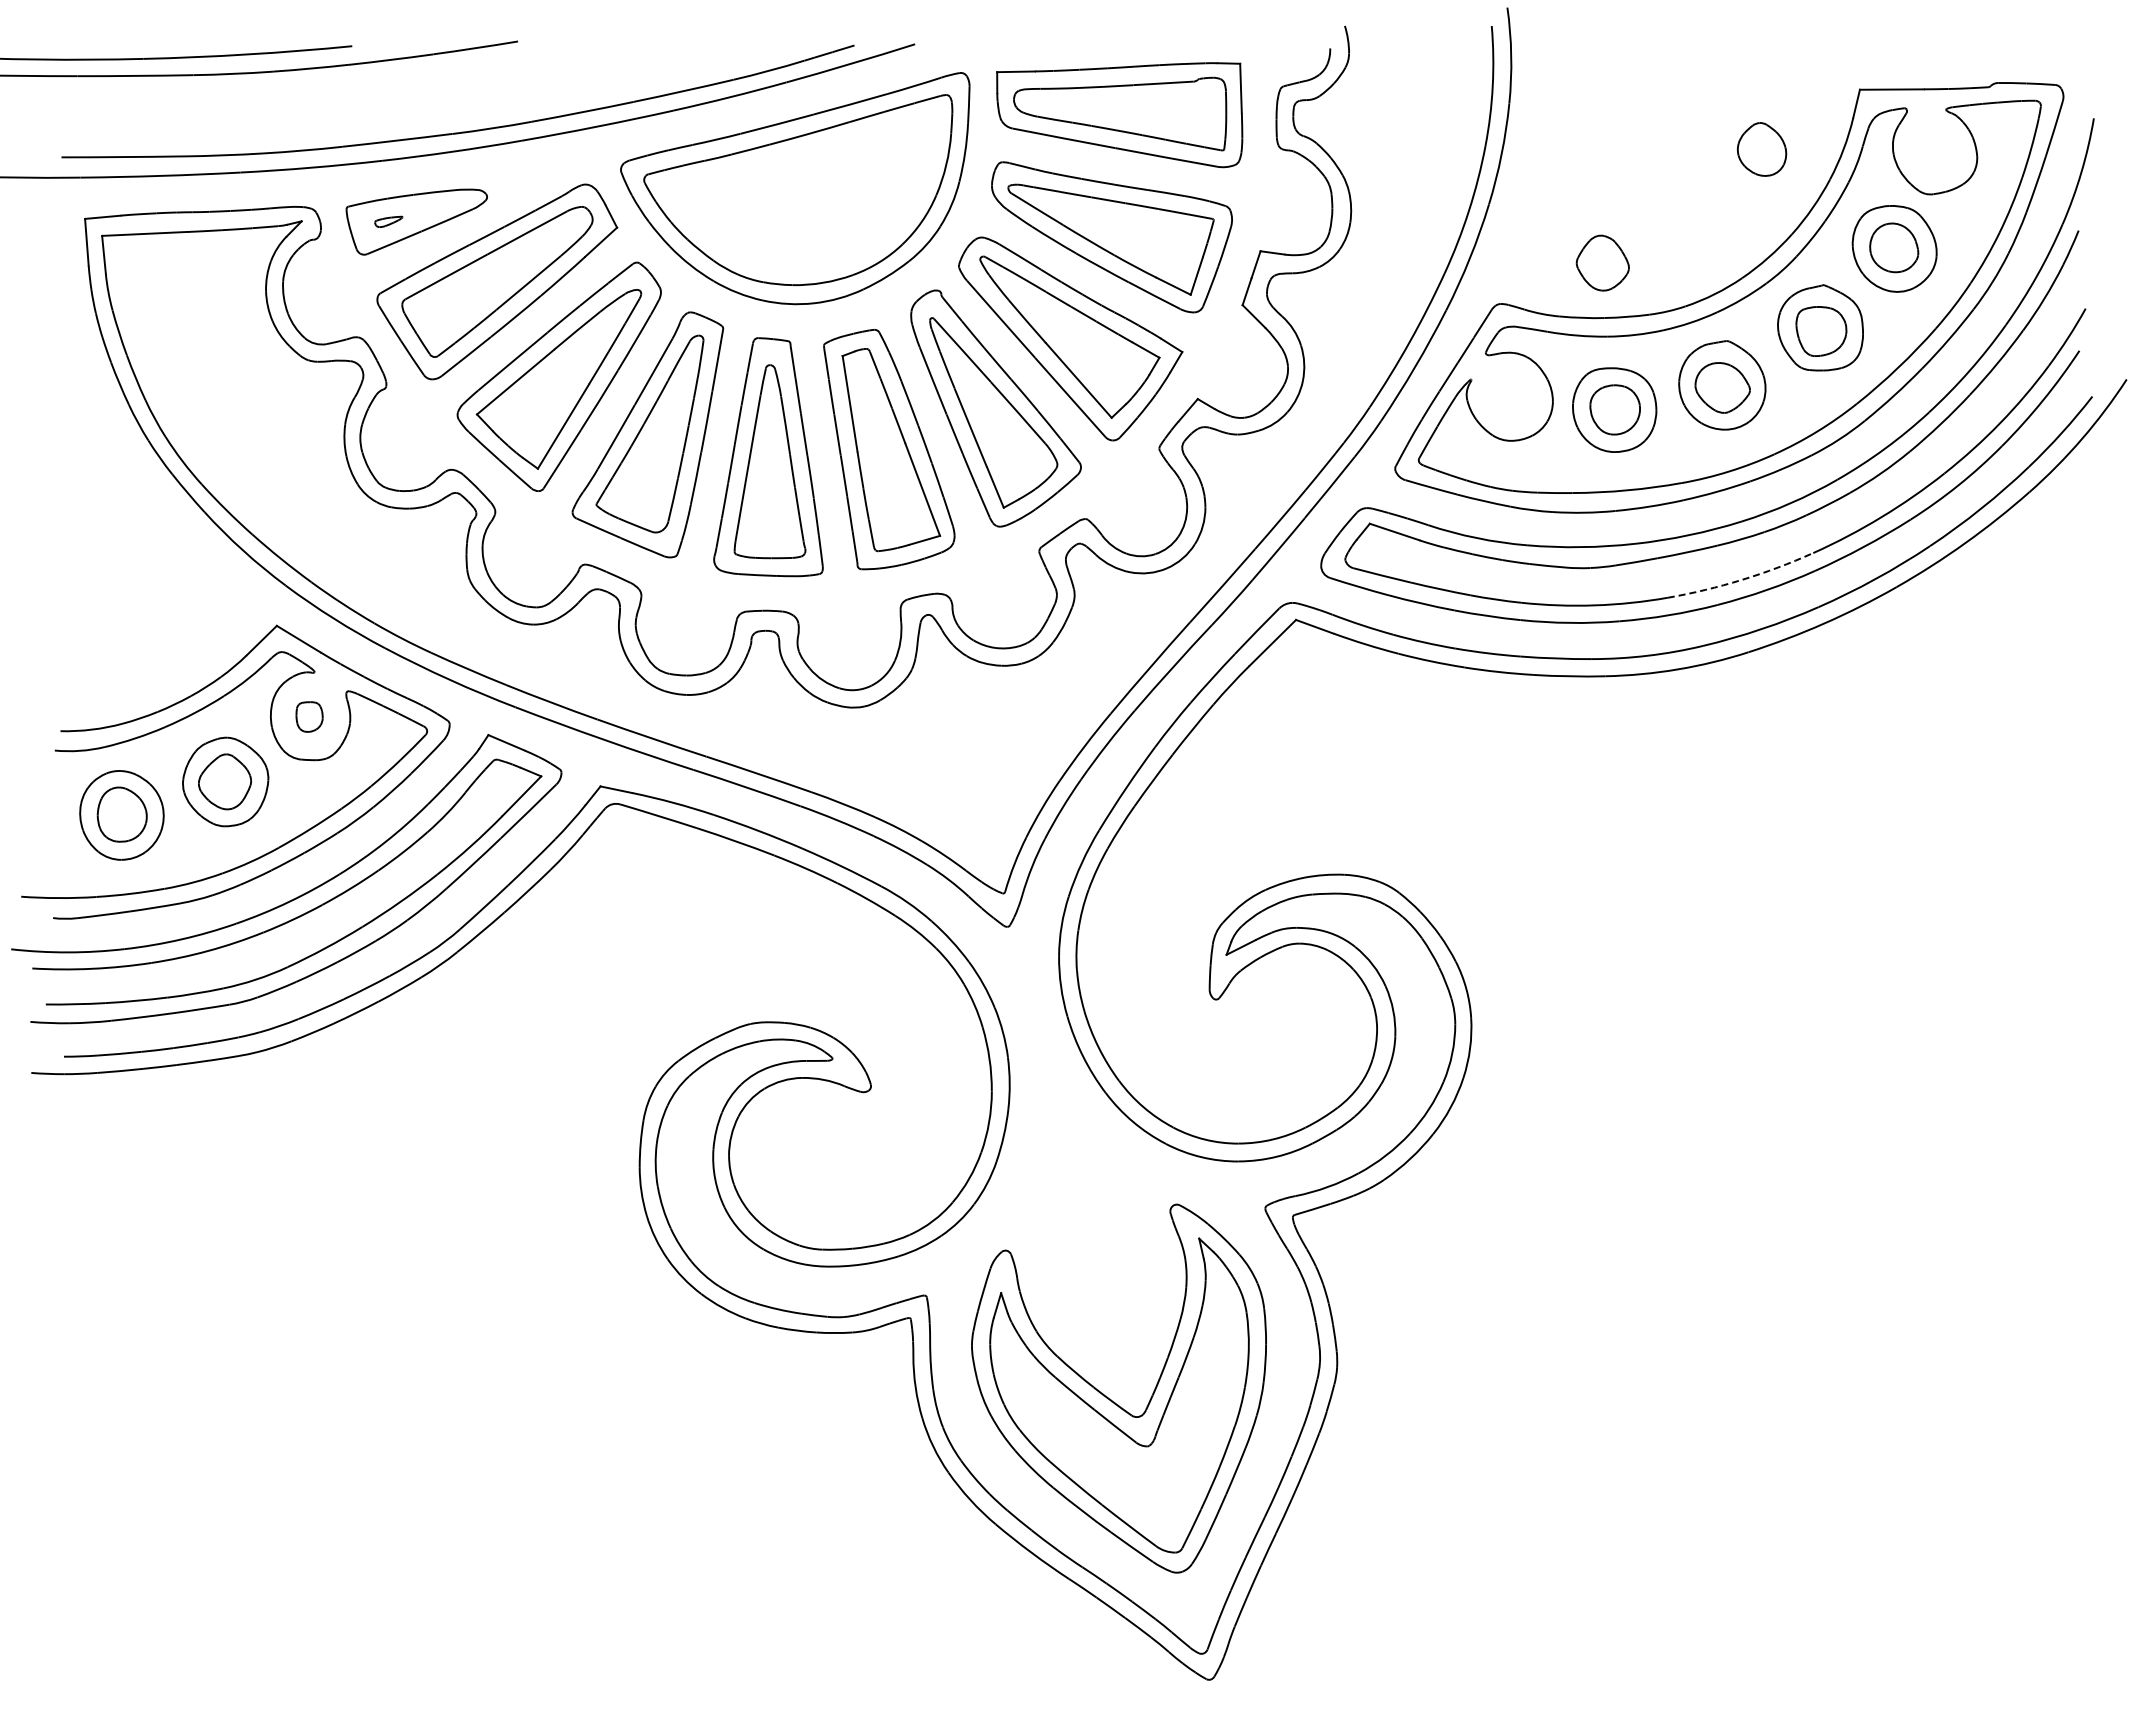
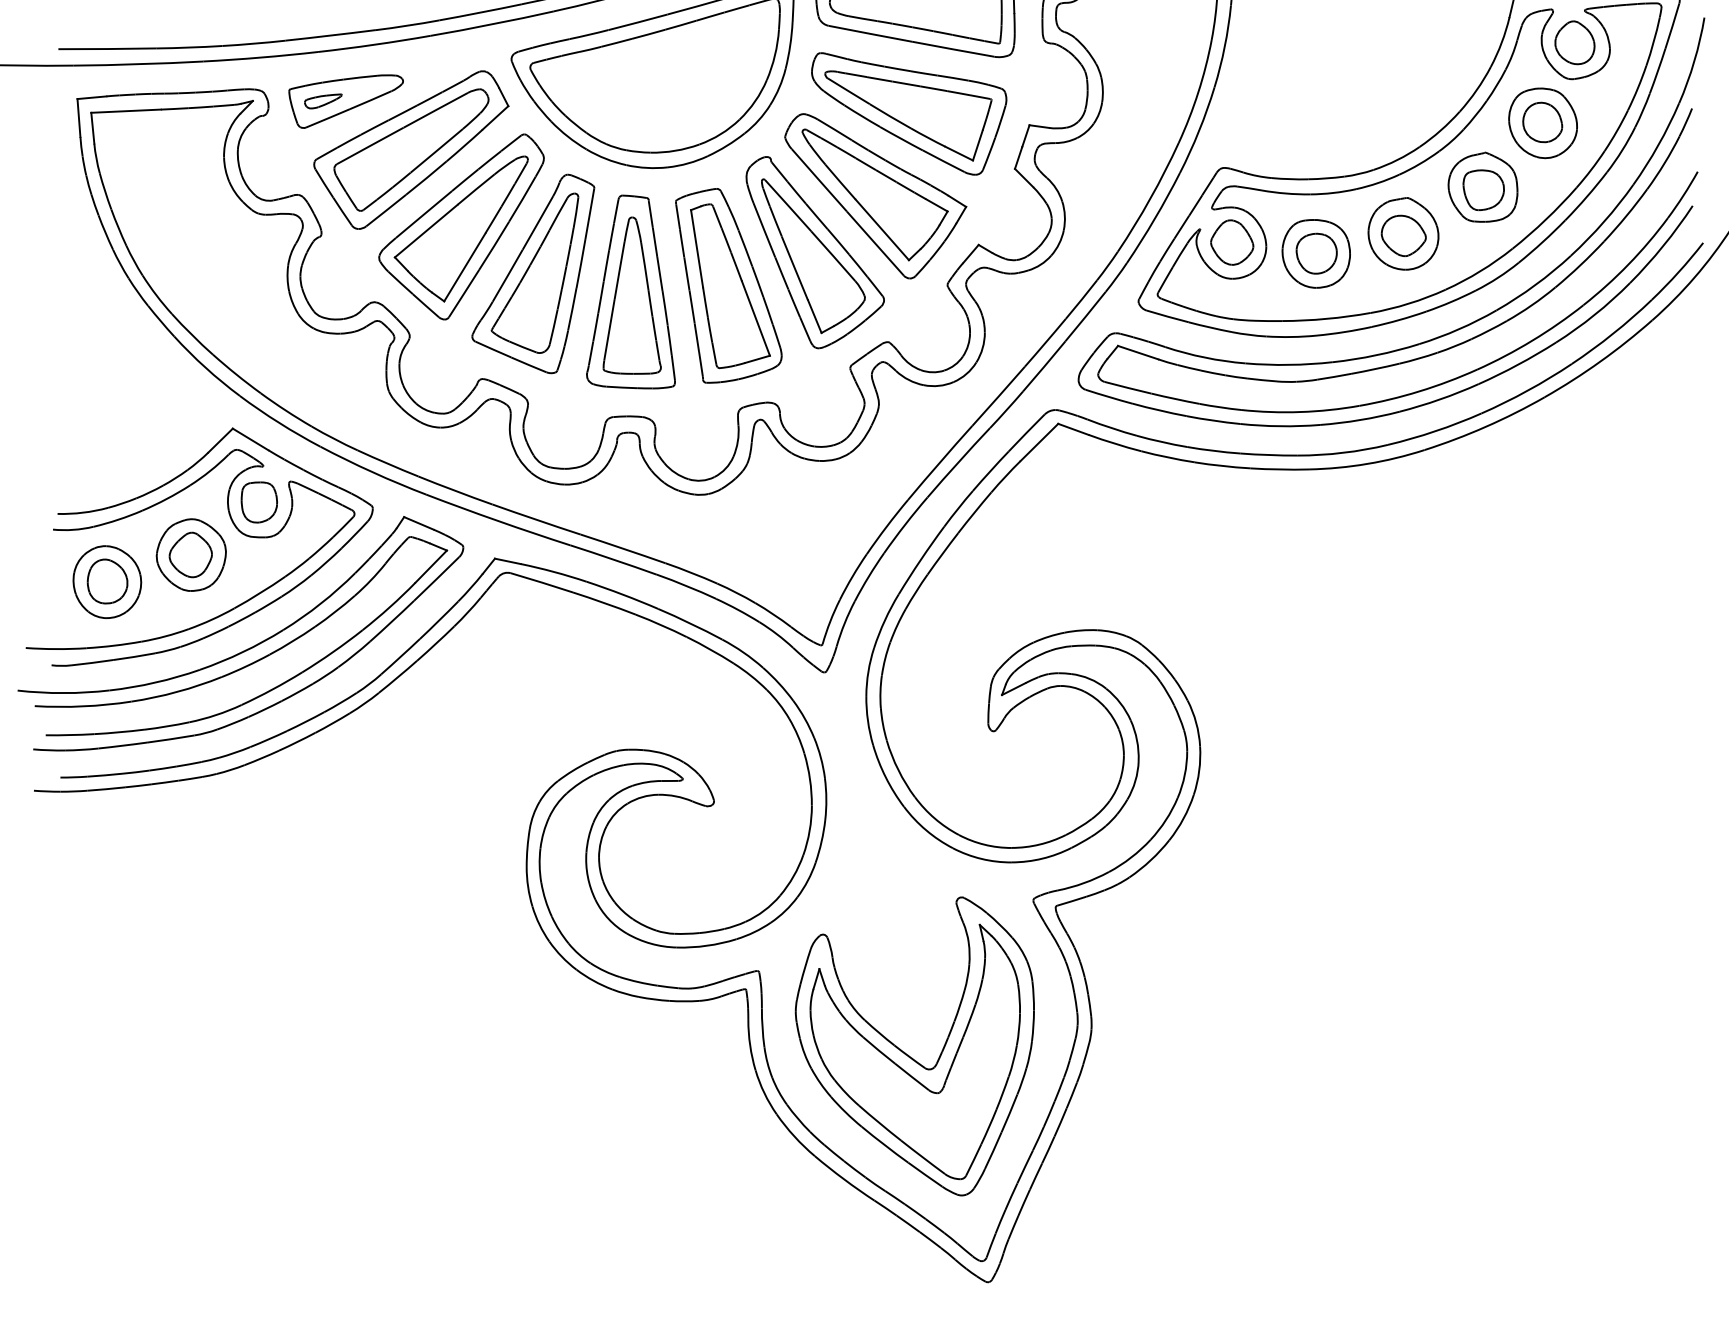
part: (1762, 149) -> (1575, 42), moved
part: (388, 221) -> (323, 101), size x1.67
part: (1602, 262) -> (1231, 242), moved
arc: (1741, 579) -> (1419, 391), dashed -> solid
part: (309, 716) -> (259, 502), size x1.67

